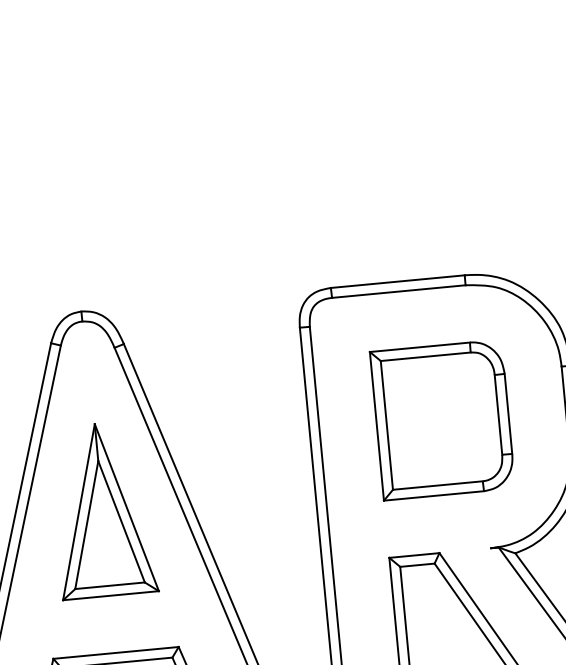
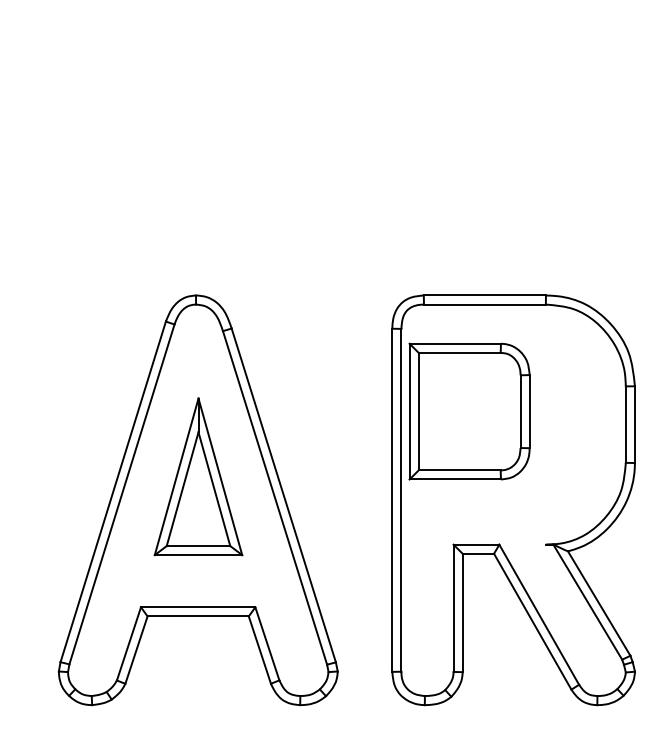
part: (442, 419) -> (469, 411), moved

